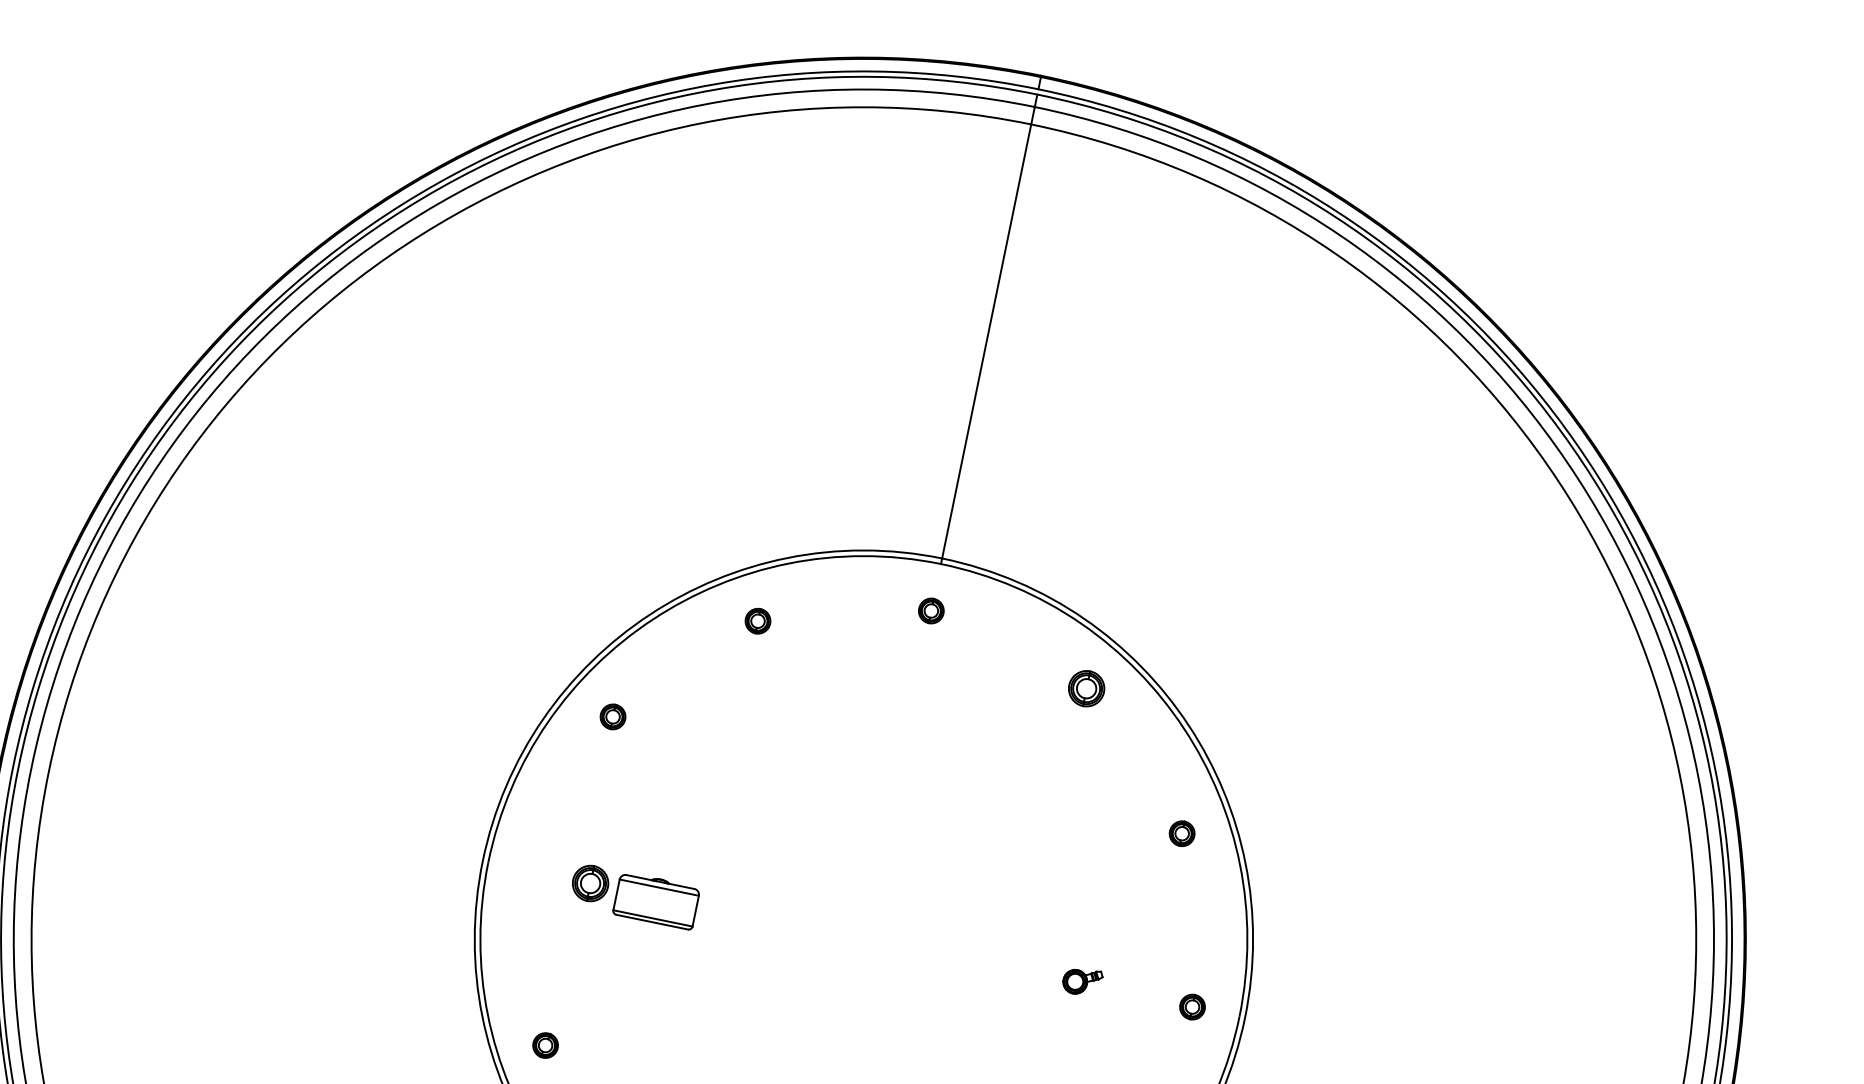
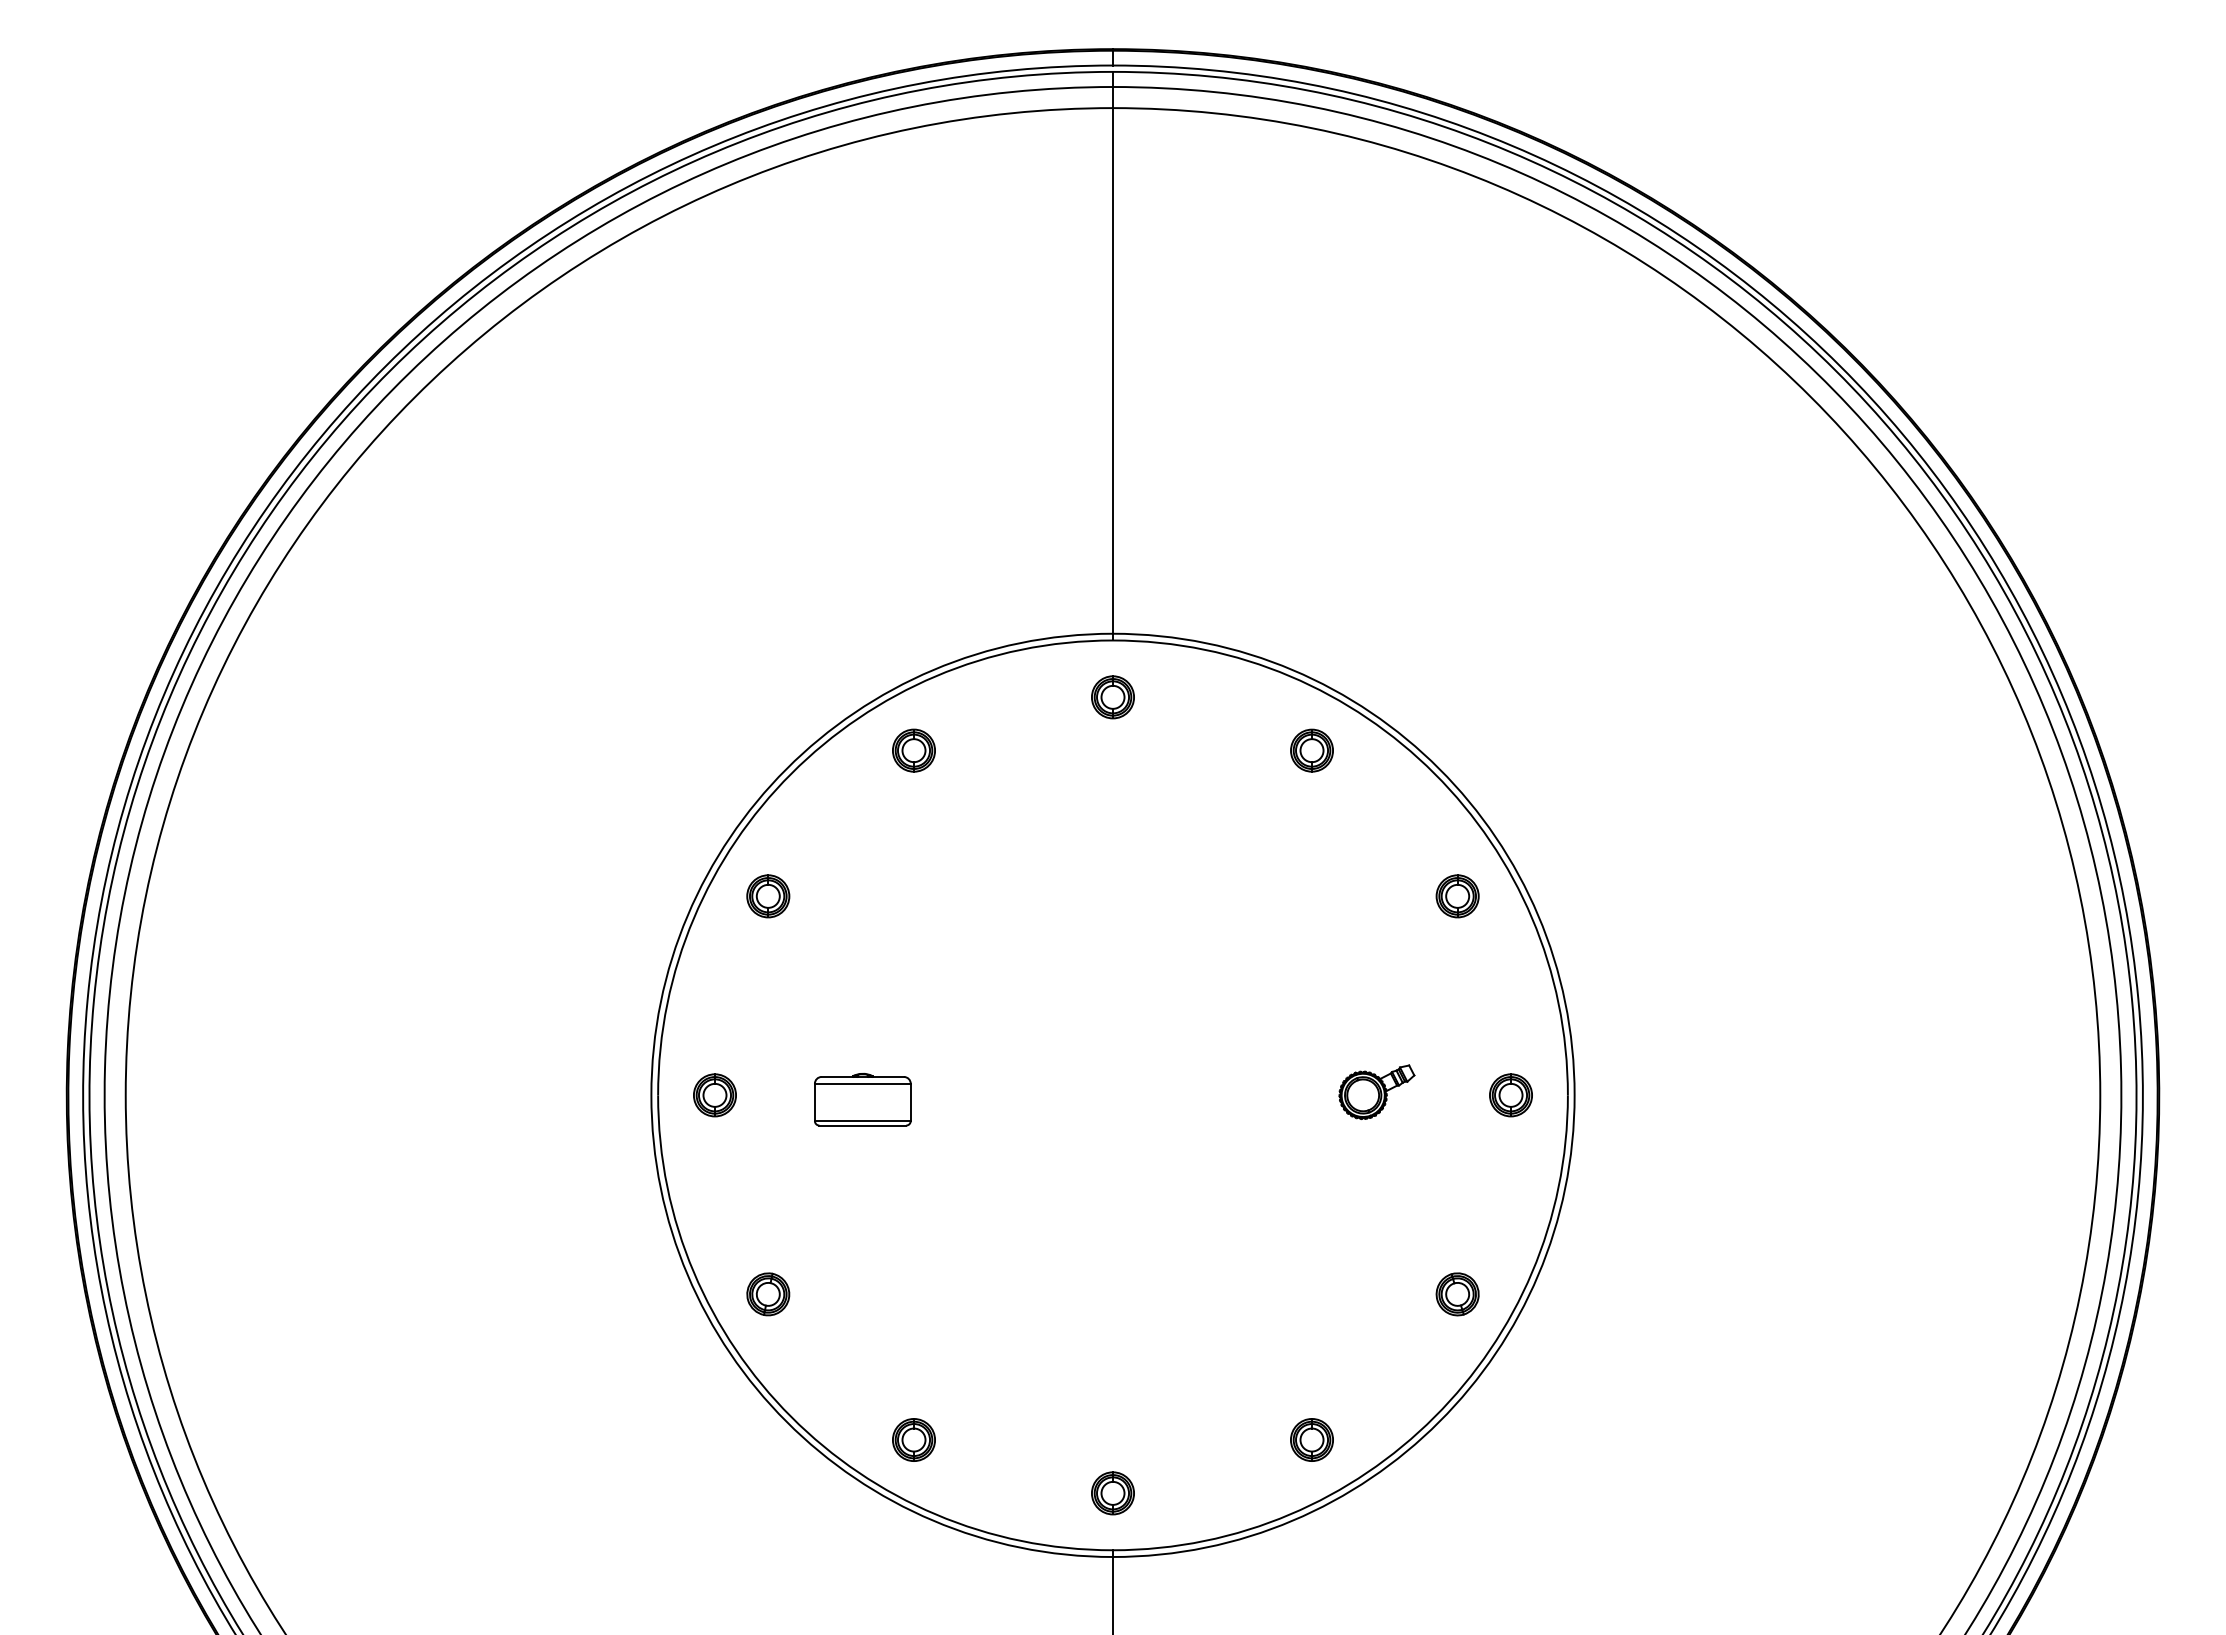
part: (930, 611) -> (1112, 697), size x1.43
part: (757, 621) -> (913, 750), size x1.43
part: (613, 717) -> (768, 896), size x1.43
part: (1182, 833) -> (1457, 896), size x1.43
part: (590, 883) -> (714, 1095), moved
part: (1082, 981) -> (1376, 1091), size x1.67
part: (1192, 1007) -> (1510, 1095), size x1.43
part: (545, 1045) -> (768, 1294), size x1.43

